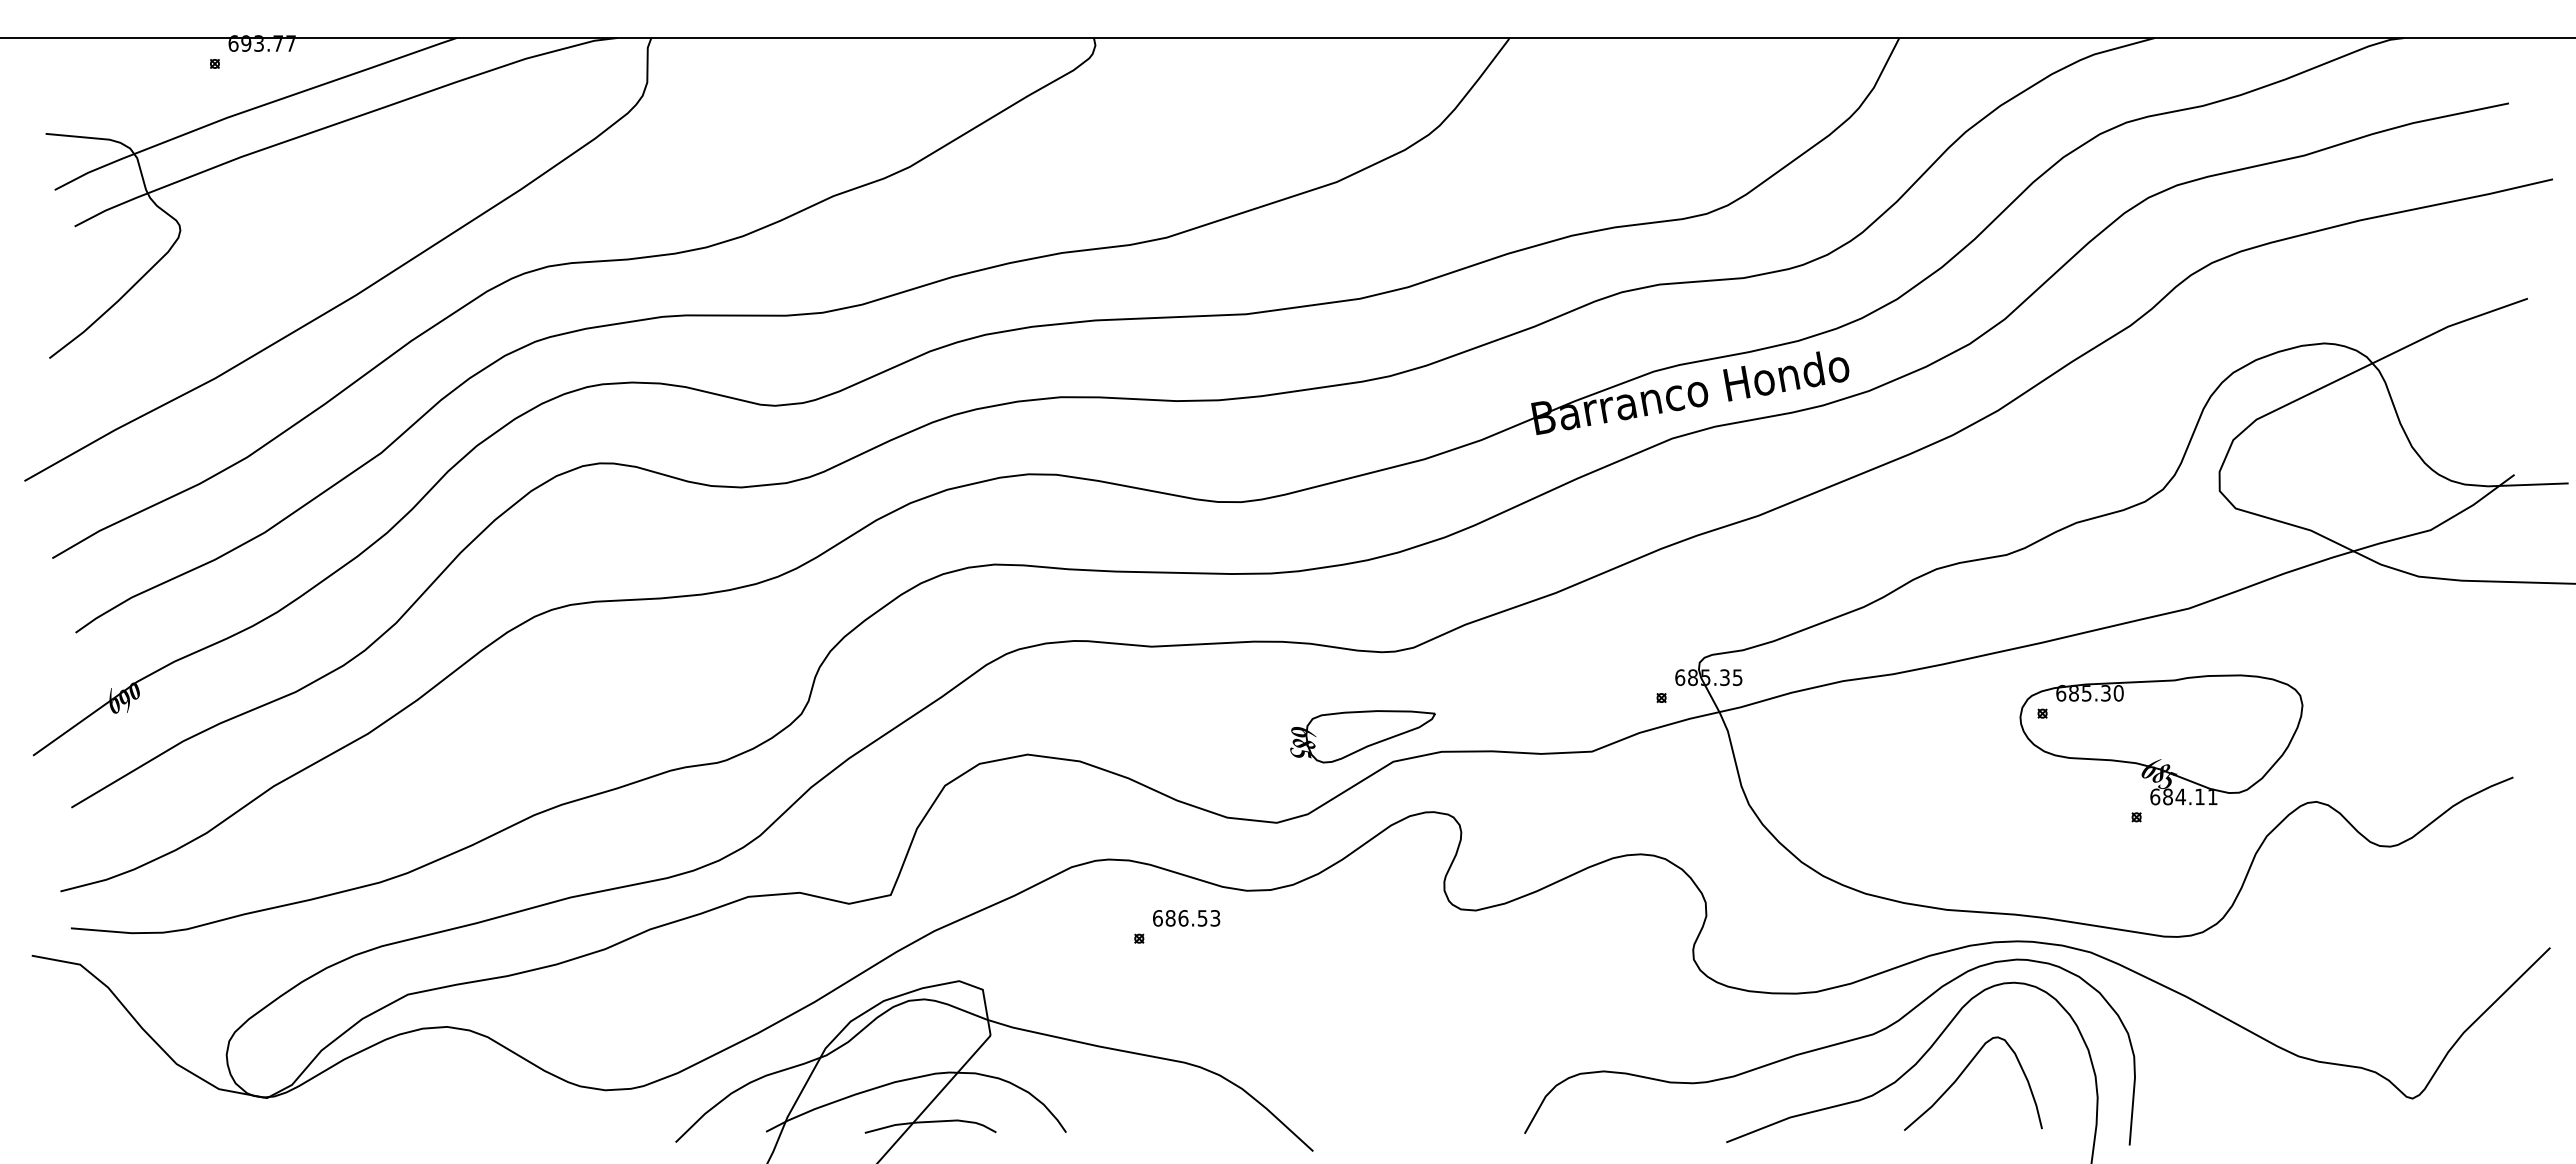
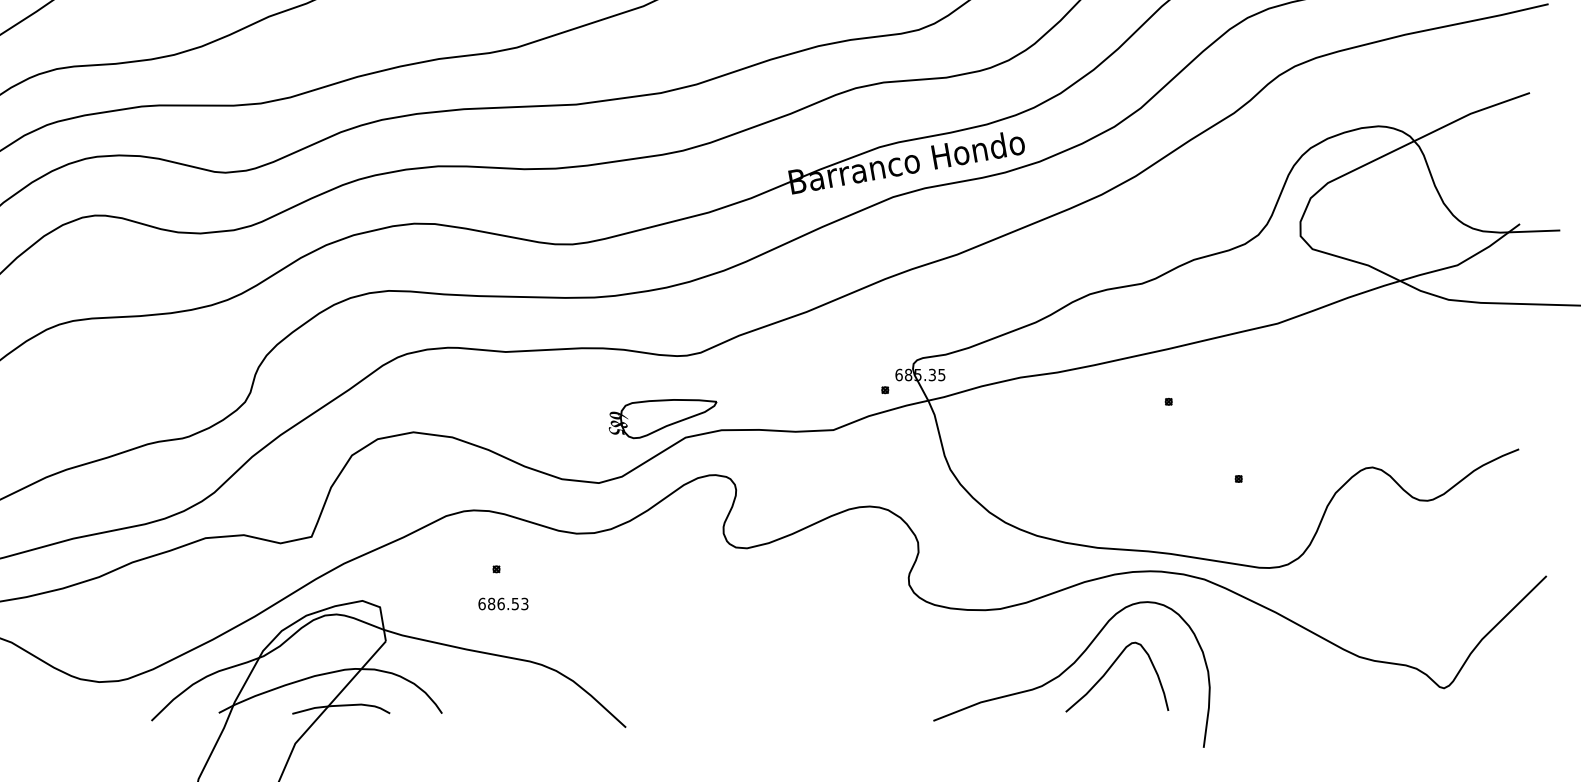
part: (2161, 739) -> (1257, 421), removed
text: (1186, 918) -> (503, 604), moved
curve: (1829, 1047) -> (1010, 650), removed

